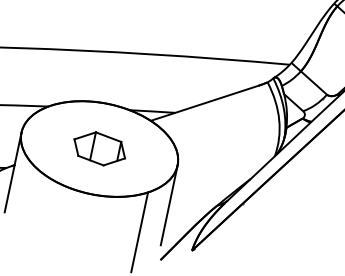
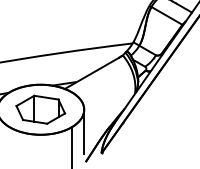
part: (99, 148) -> (40, 109), size x1.67

